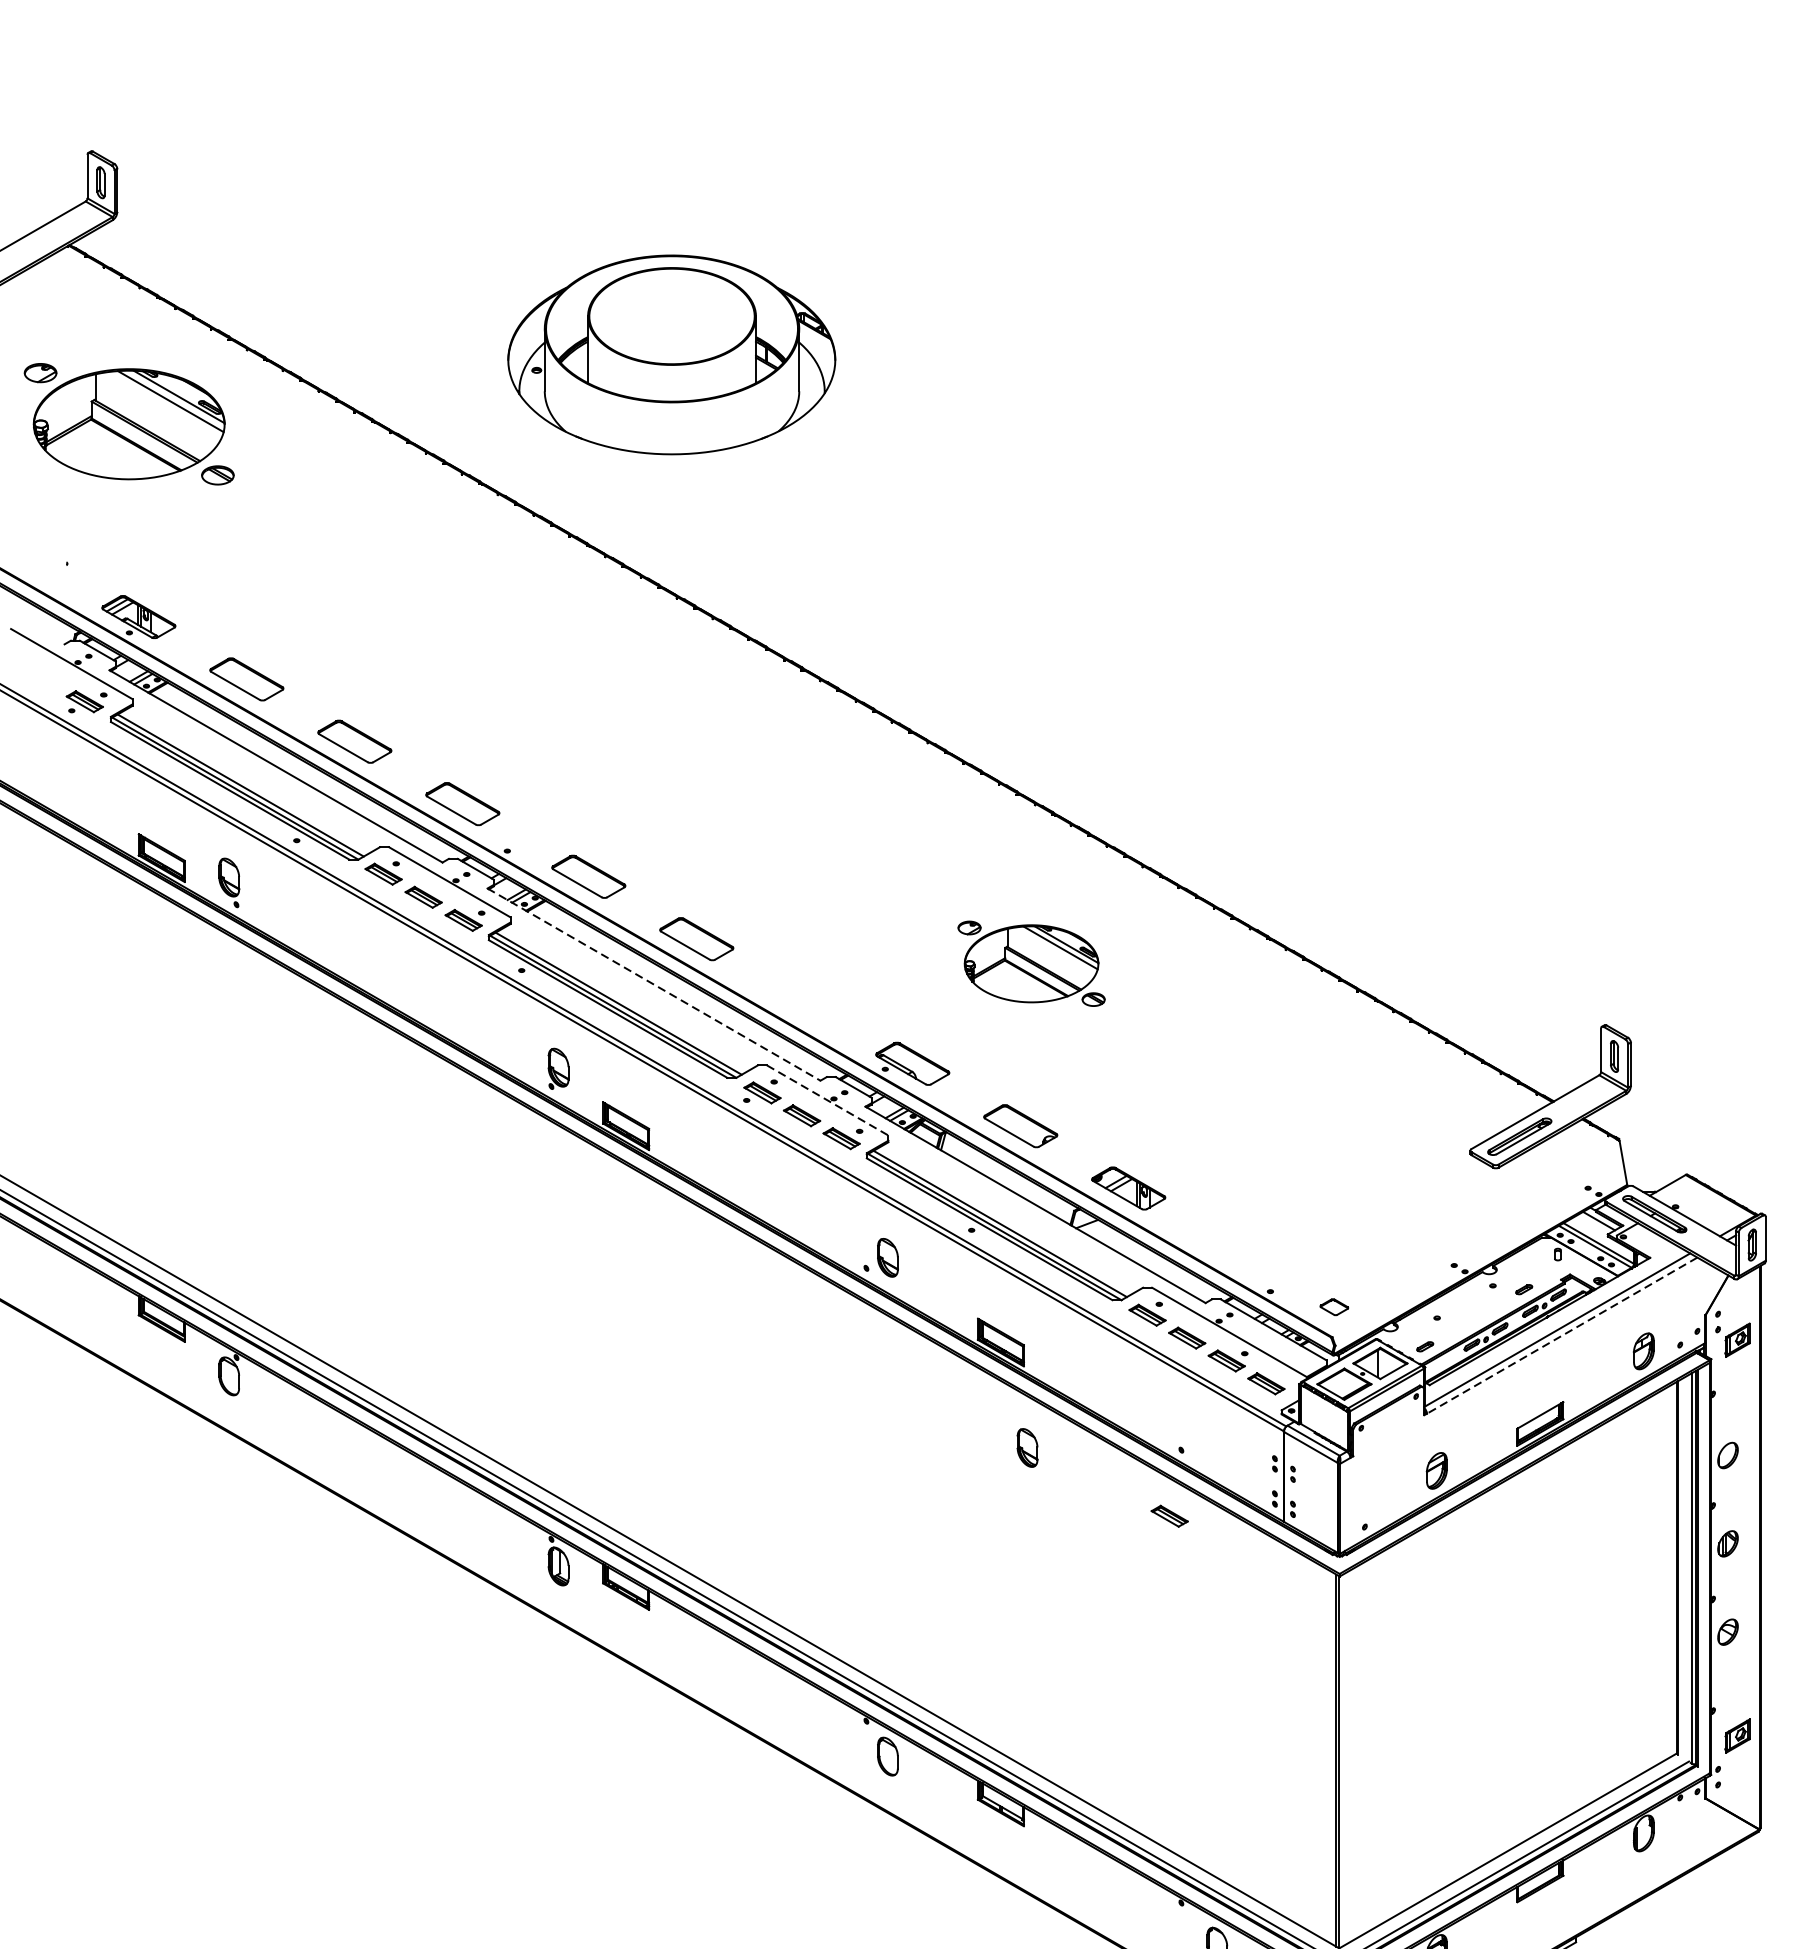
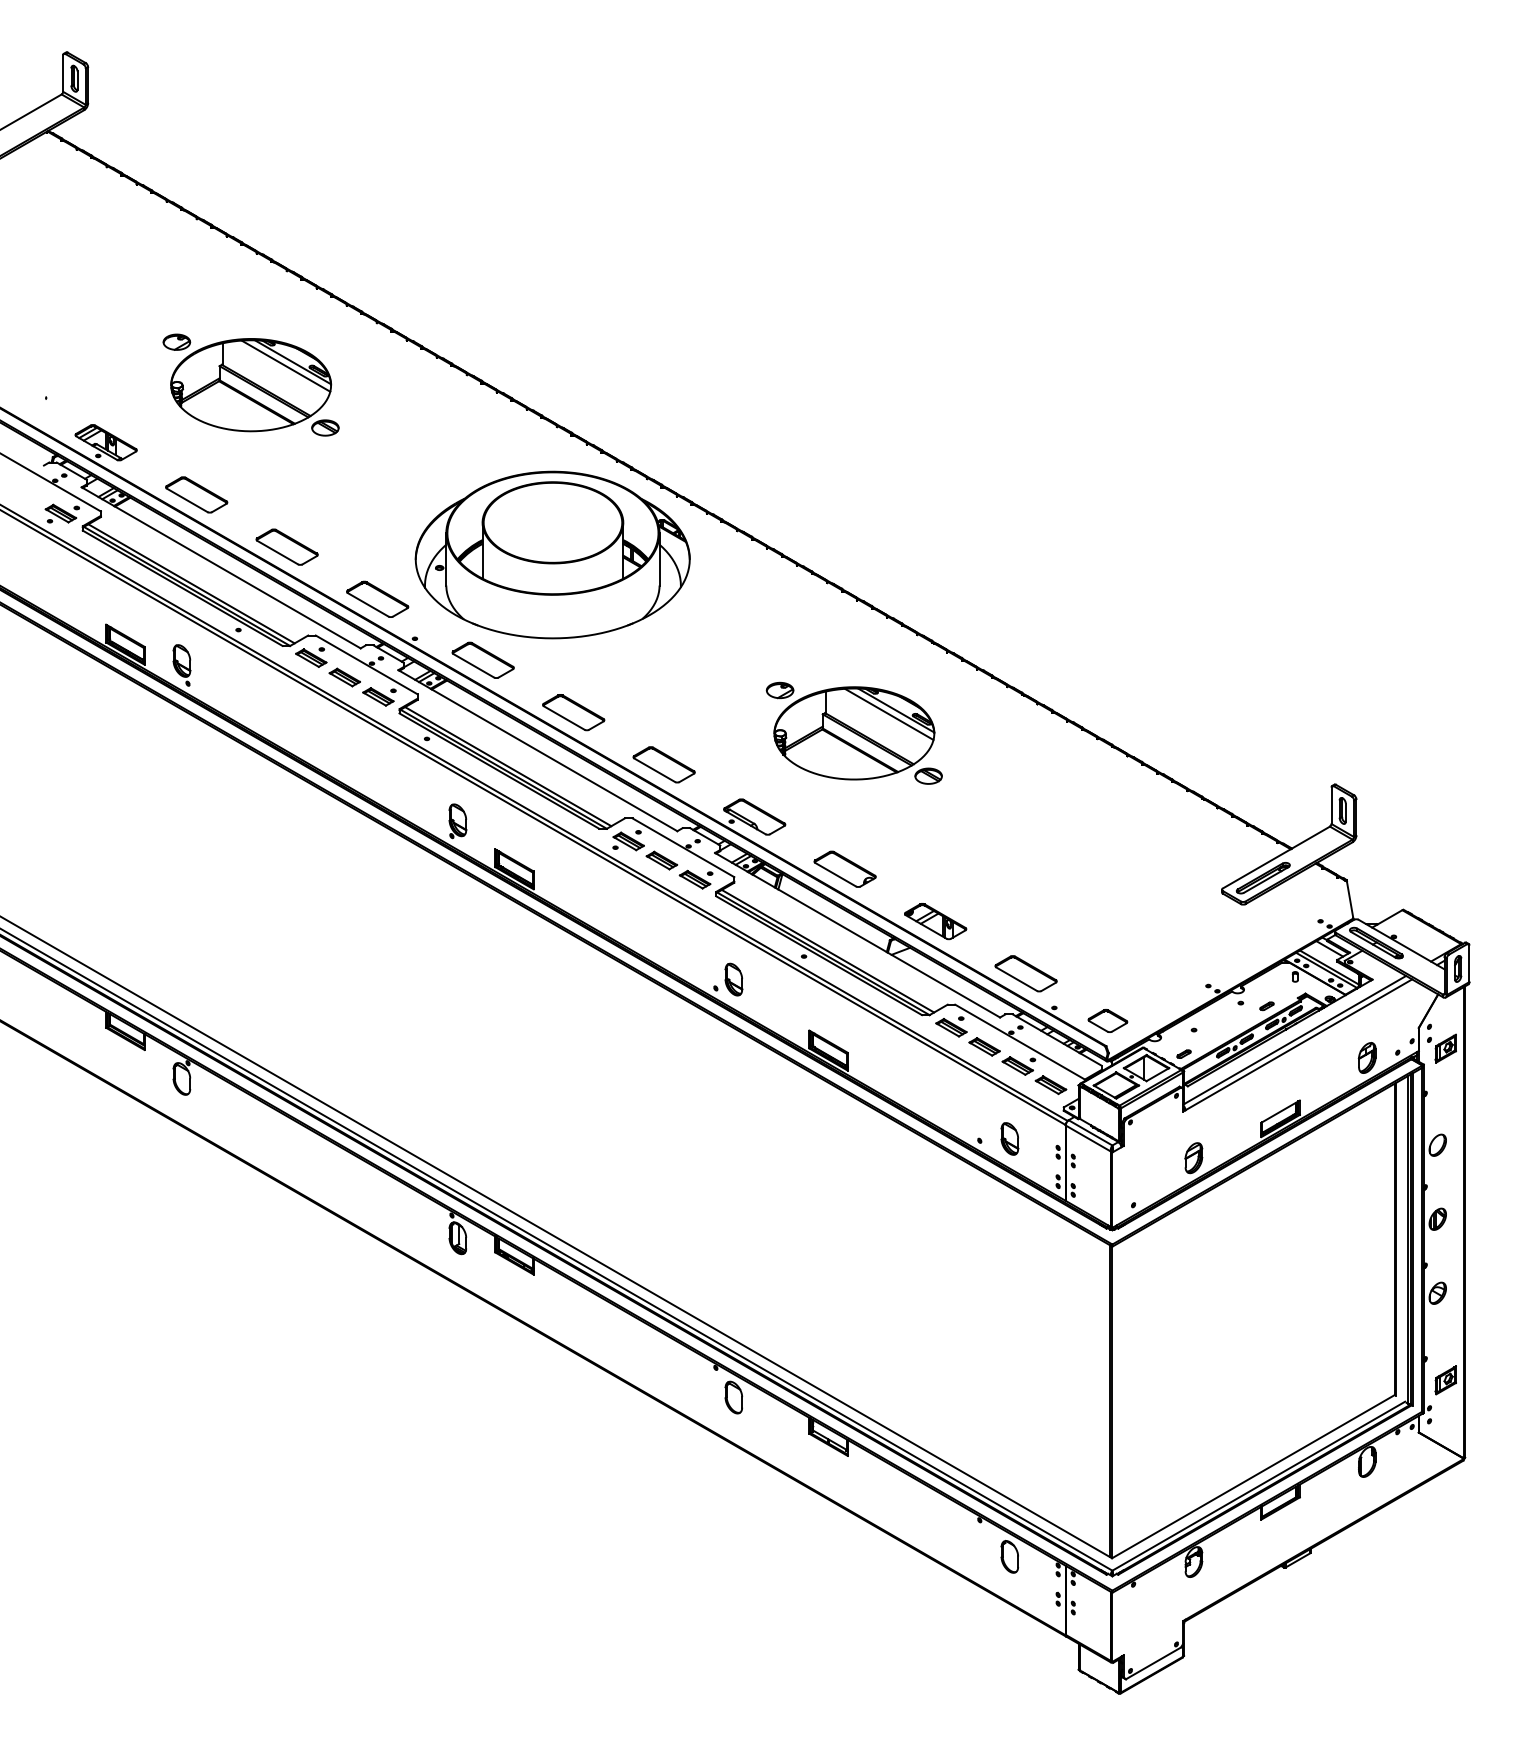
part: (671, 354) -> (552, 554), moved
part: (128, 423) -> (250, 384), moved
part: (1030, 962) -> (853, 732), size x1.43
line: (654, 984) -> (538, 750), dashed -> solid
part: (803, 1001) -> (663, 764), added
line: (827, 1100) -> (683, 847), dashed -> solid
part: (1235, 1250) -> (1025, 973), added
part: (1333, 1306) -> (1107, 1020), size x1.67
line: (1561, 1335) -> (1298, 1044), dashed -> solid
part: (1027, 1447) -> (1009, 1138), moved
part: (1169, 1516) -> (969, 1196), removed

